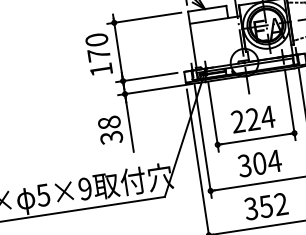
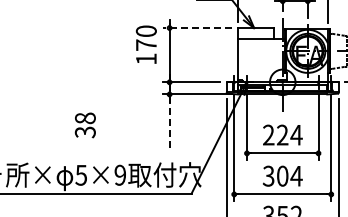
line: (144, 18) -> (197, 28), solid -> dashed
text: (98, 54) -> (145, 44), moved
line: (129, 123) -> (169, 121), solid -> dashed
text: (109, 130) -> (84, 125), moved

